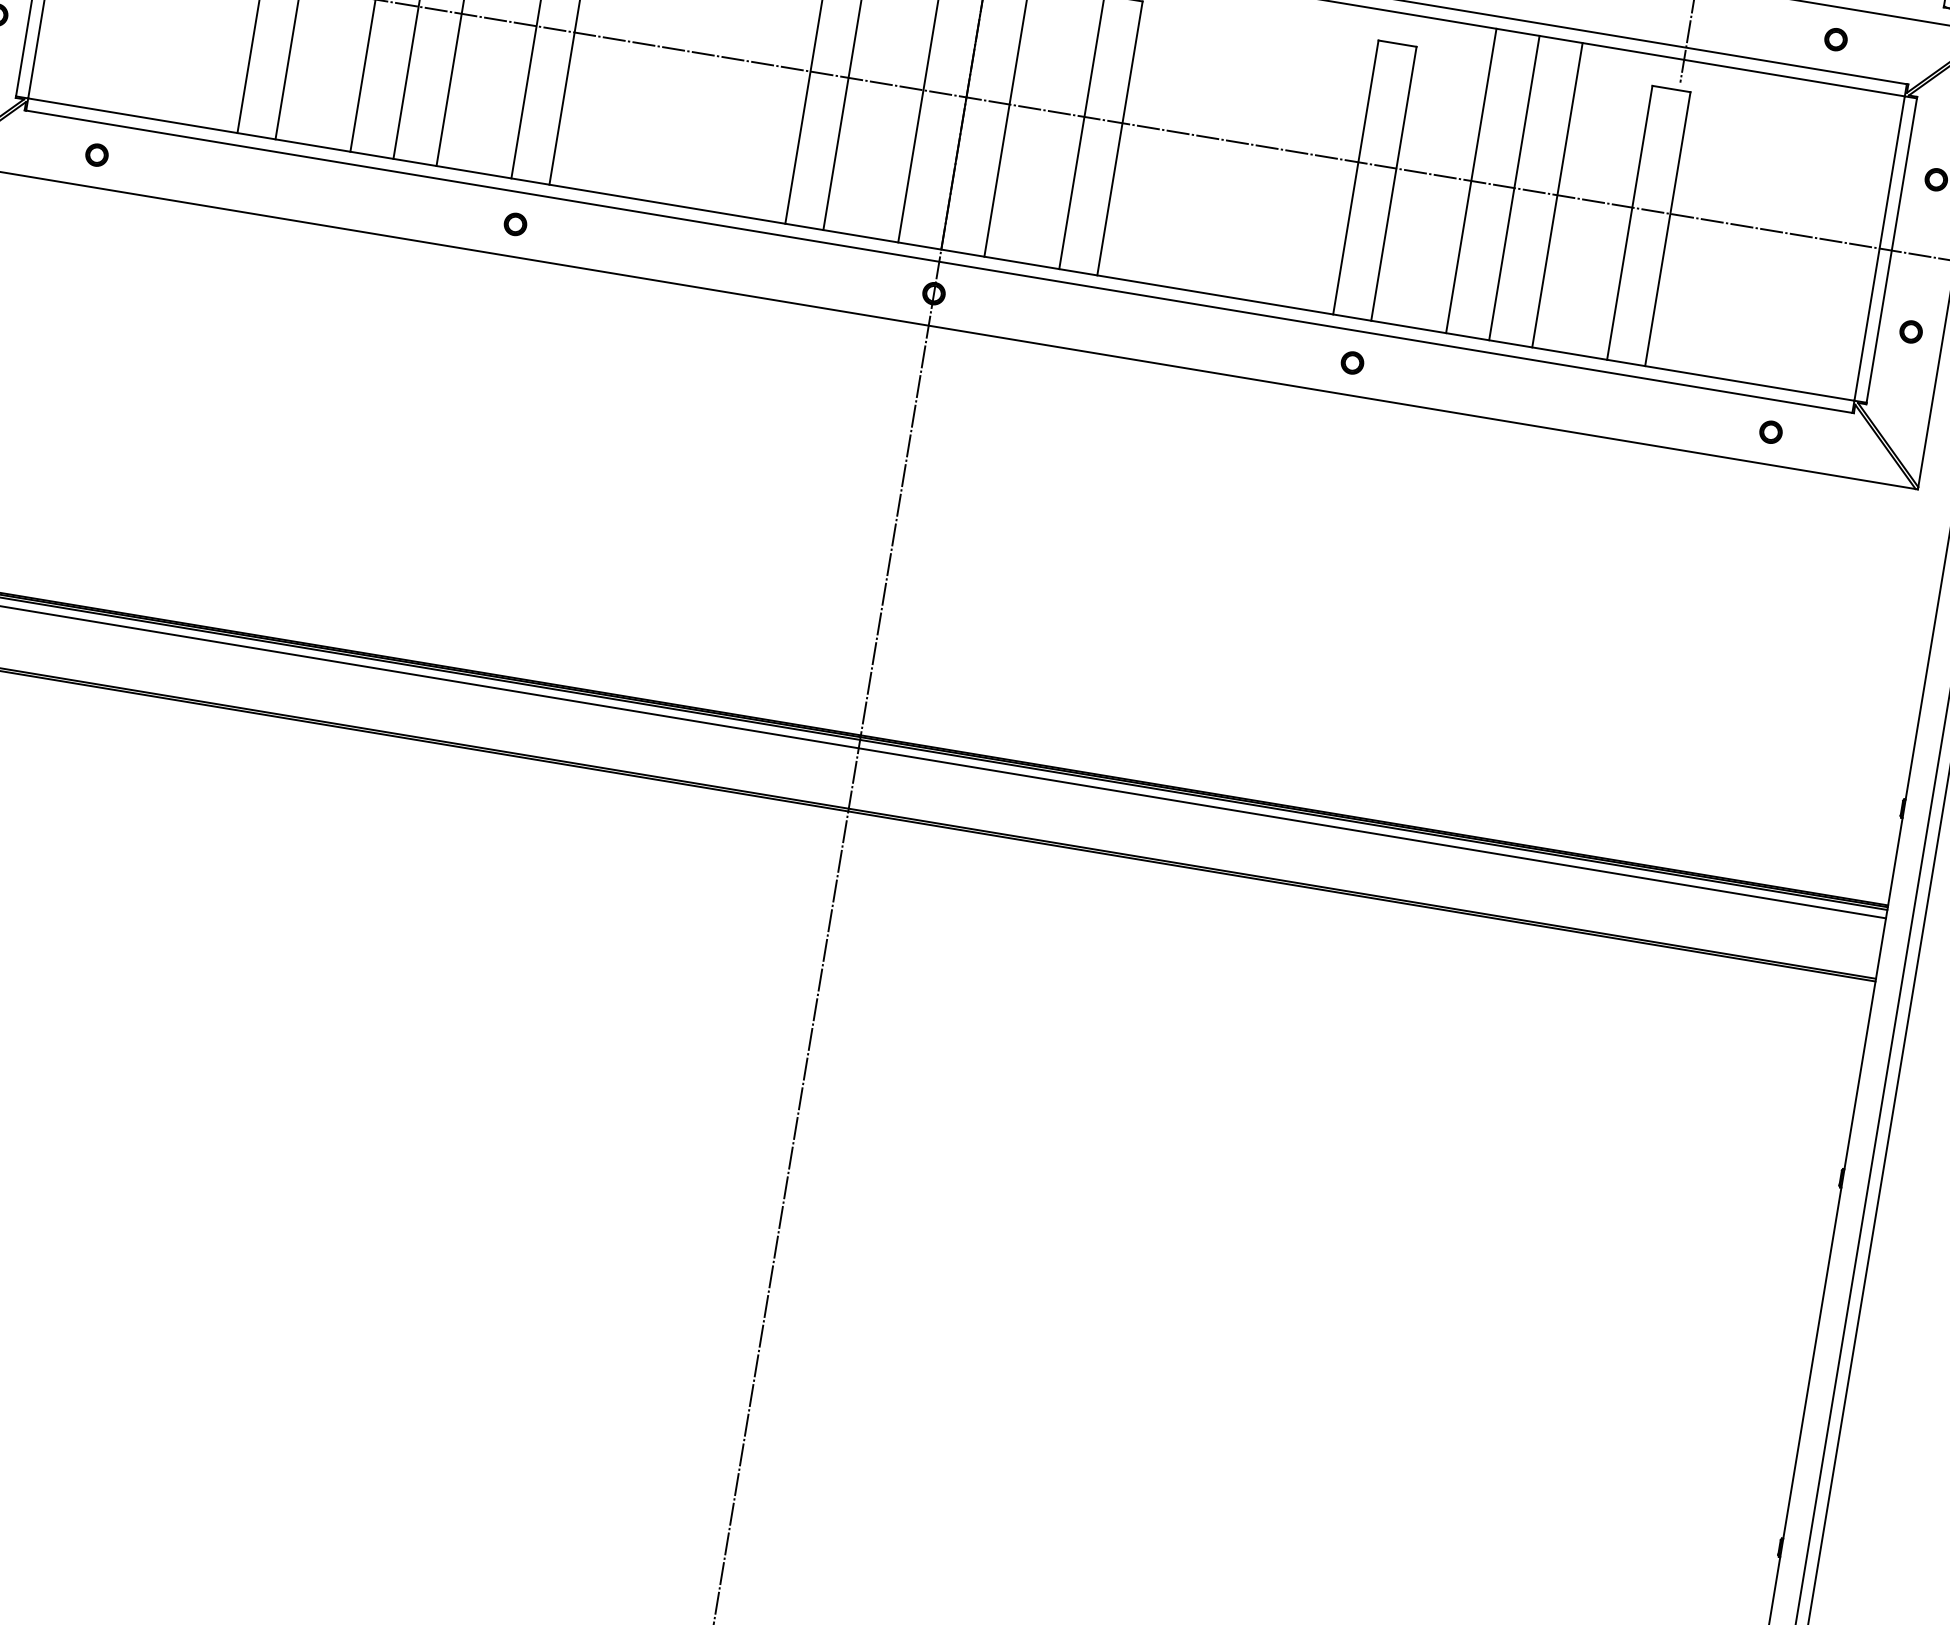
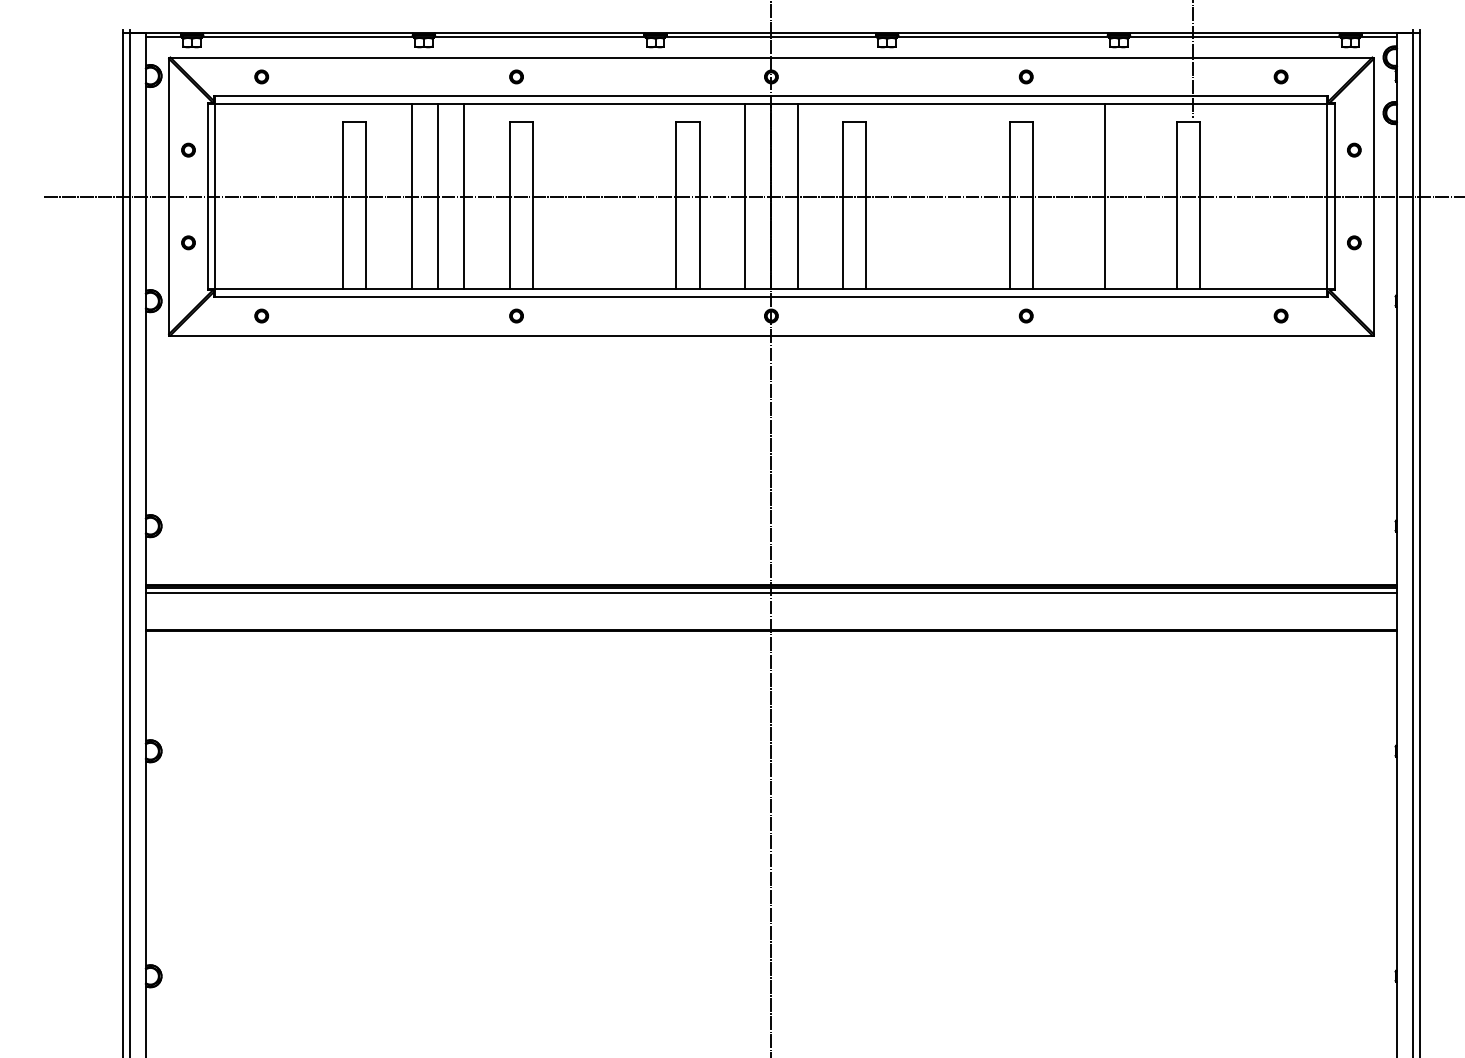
line: (1470, 180) -> (1078, 196), removed
line: (1557, 195) -> (1131, 196), removed

